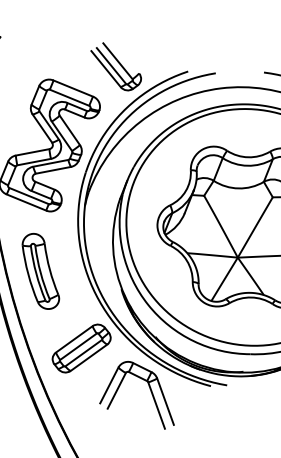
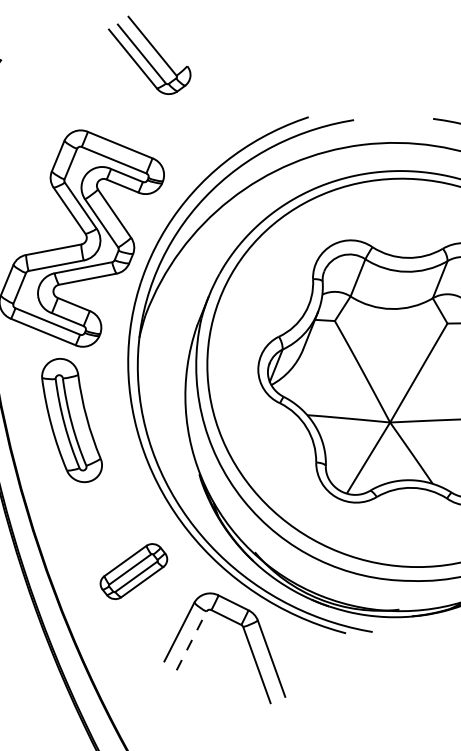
part: (115, 66) -> (148, 54), moved
part: (40, 271) -> (71, 420), moved
part: (81, 348) -> (133, 571), size x0.7
line: (117, 390) -> (192, 640), solid -> dashed

